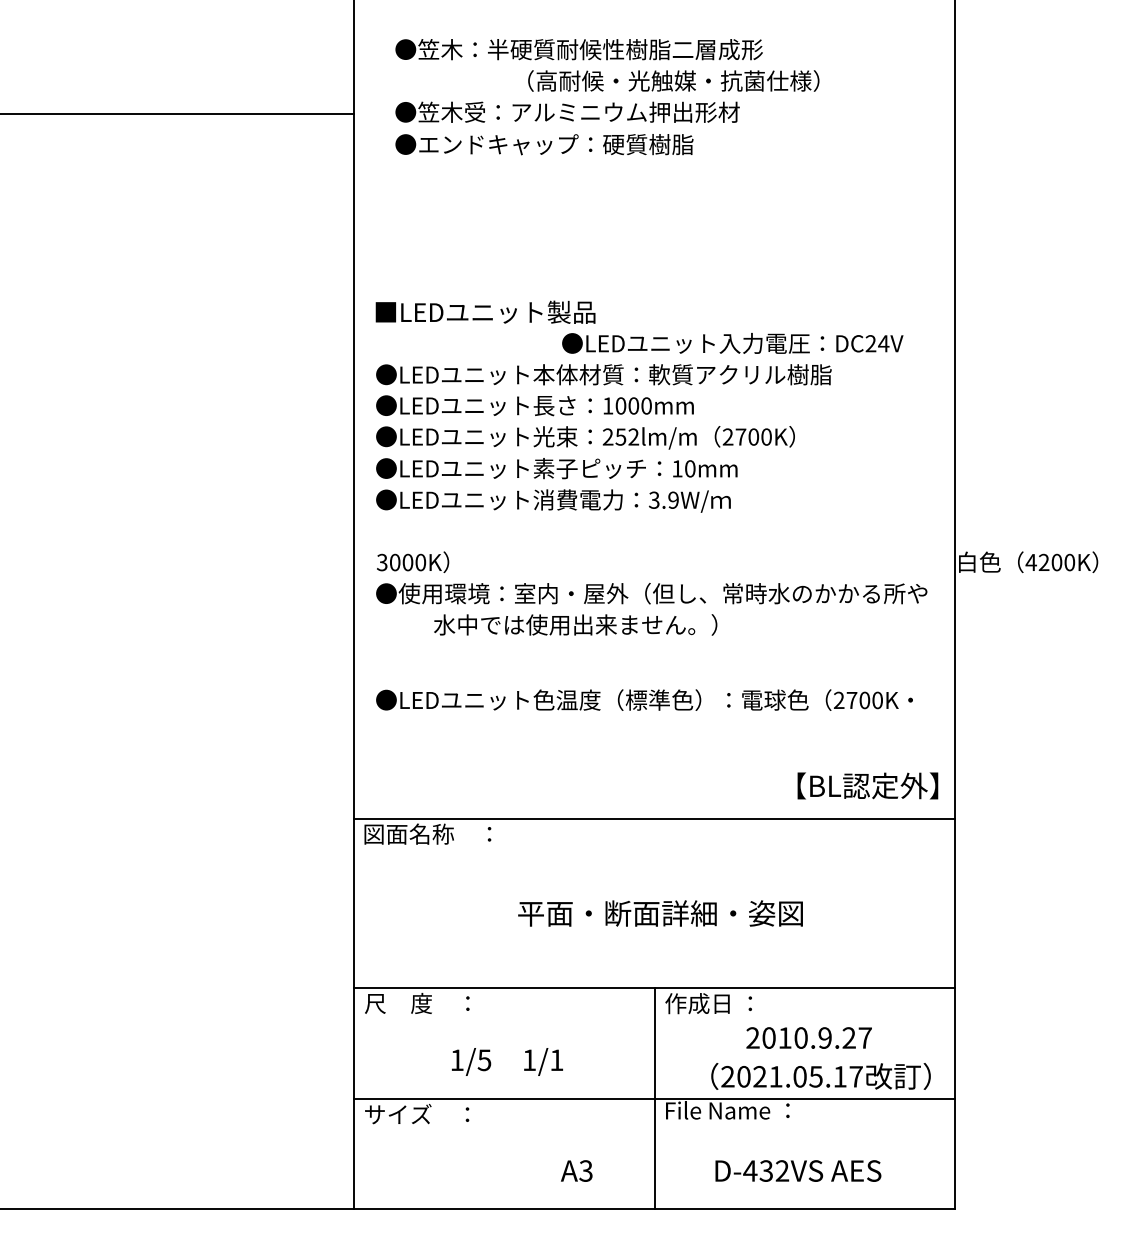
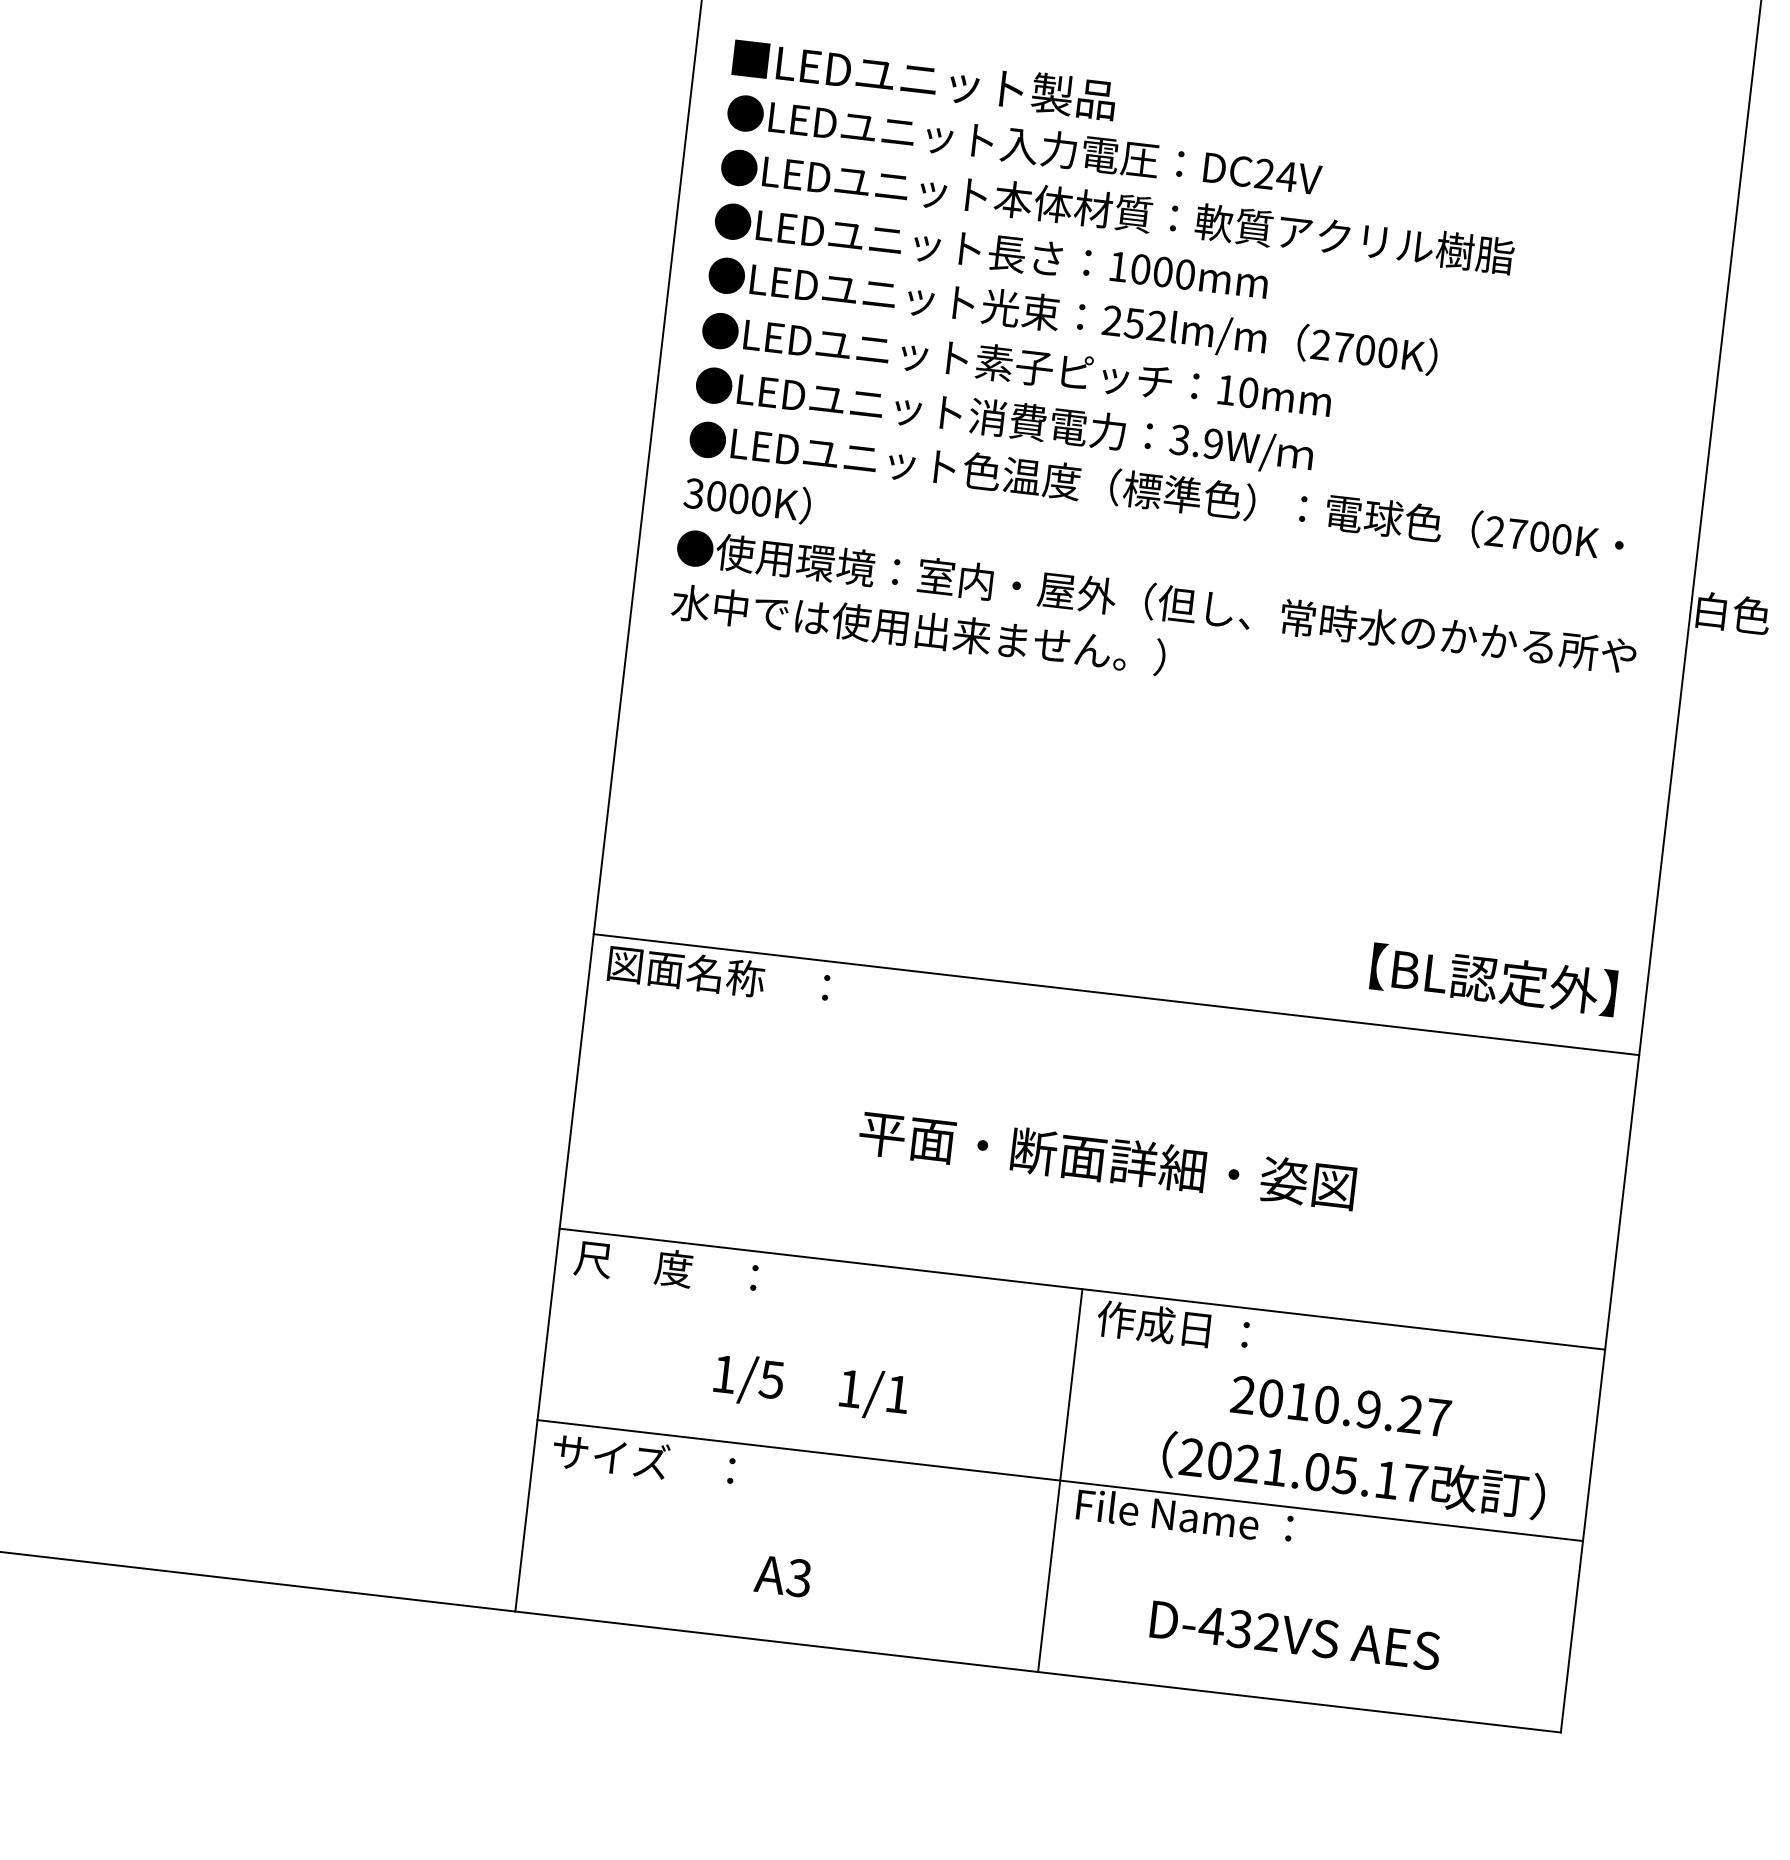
text: (732, 343) -> (1023, 145), moved
text: (575, 624) -> (918, 628), moved
text: (644, 699) -> (1156, 490), moved
text: (576, 1170) -> (782, 1575), moved

